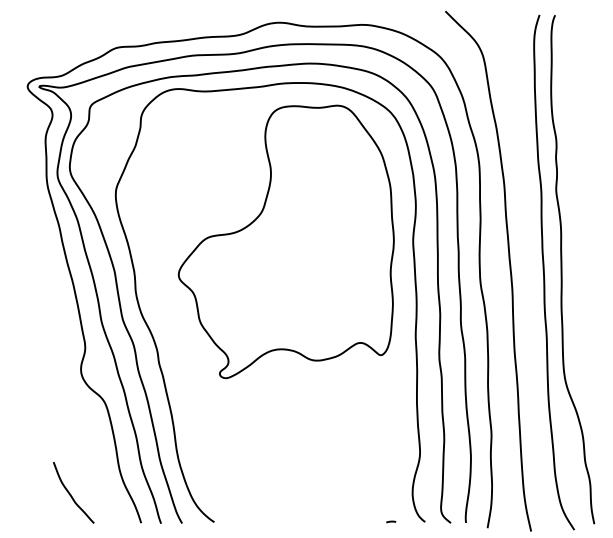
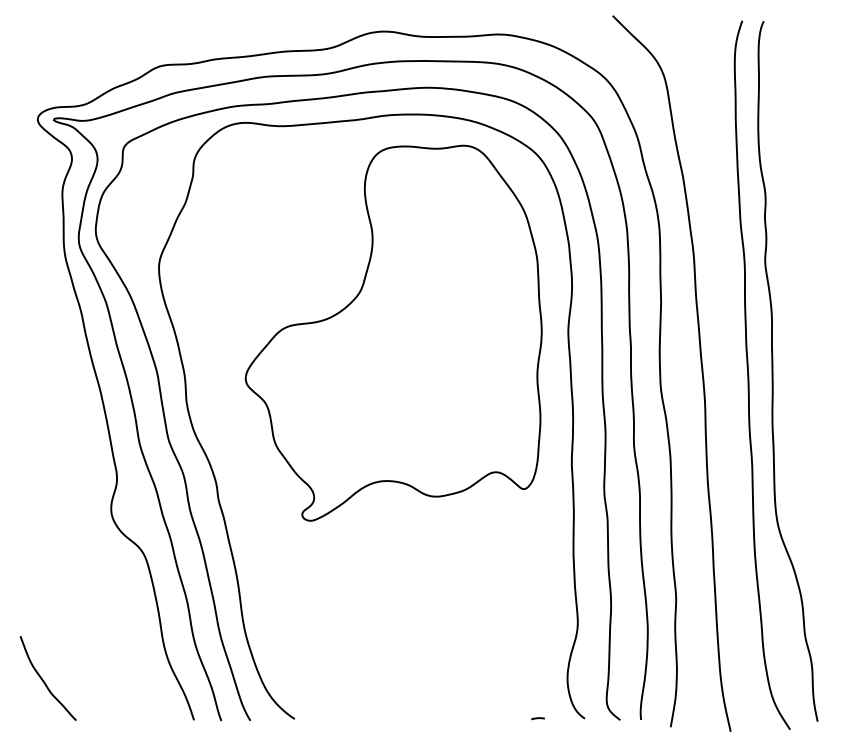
curve: (70, 493) -> (43, 679), moved

